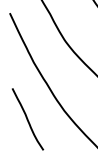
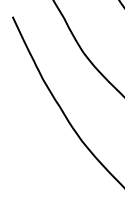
curve: (27, 119) -> (35, 152), removed

